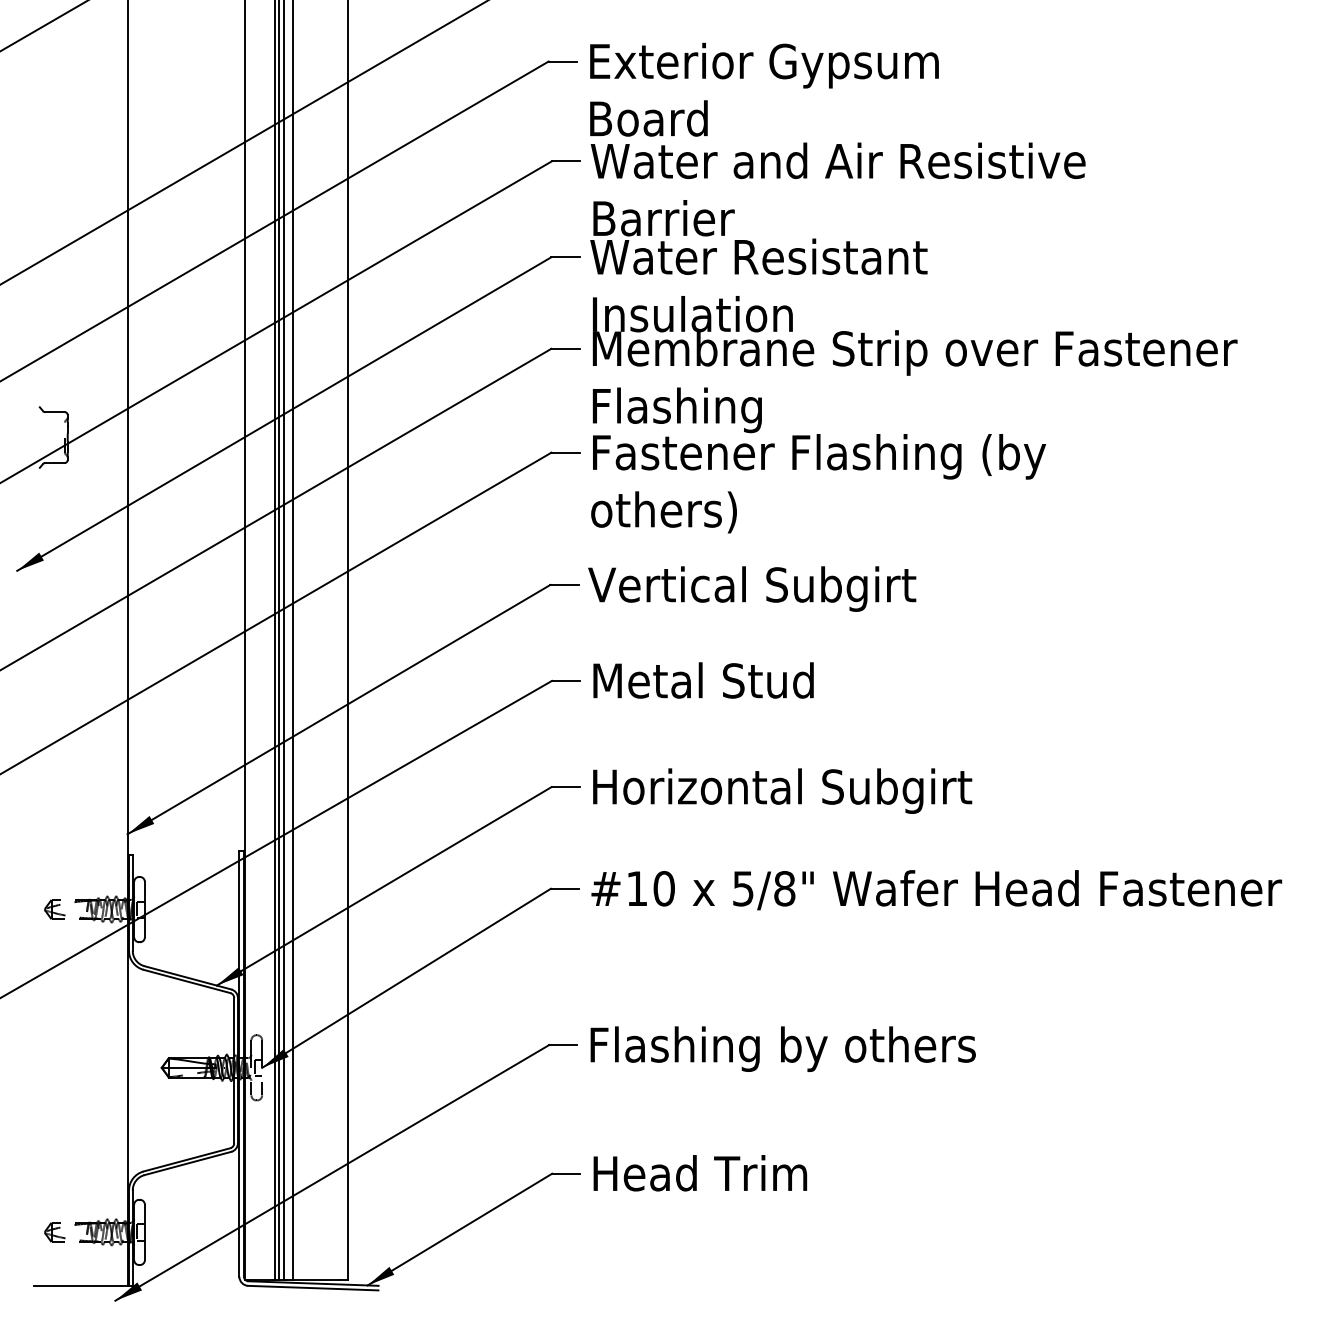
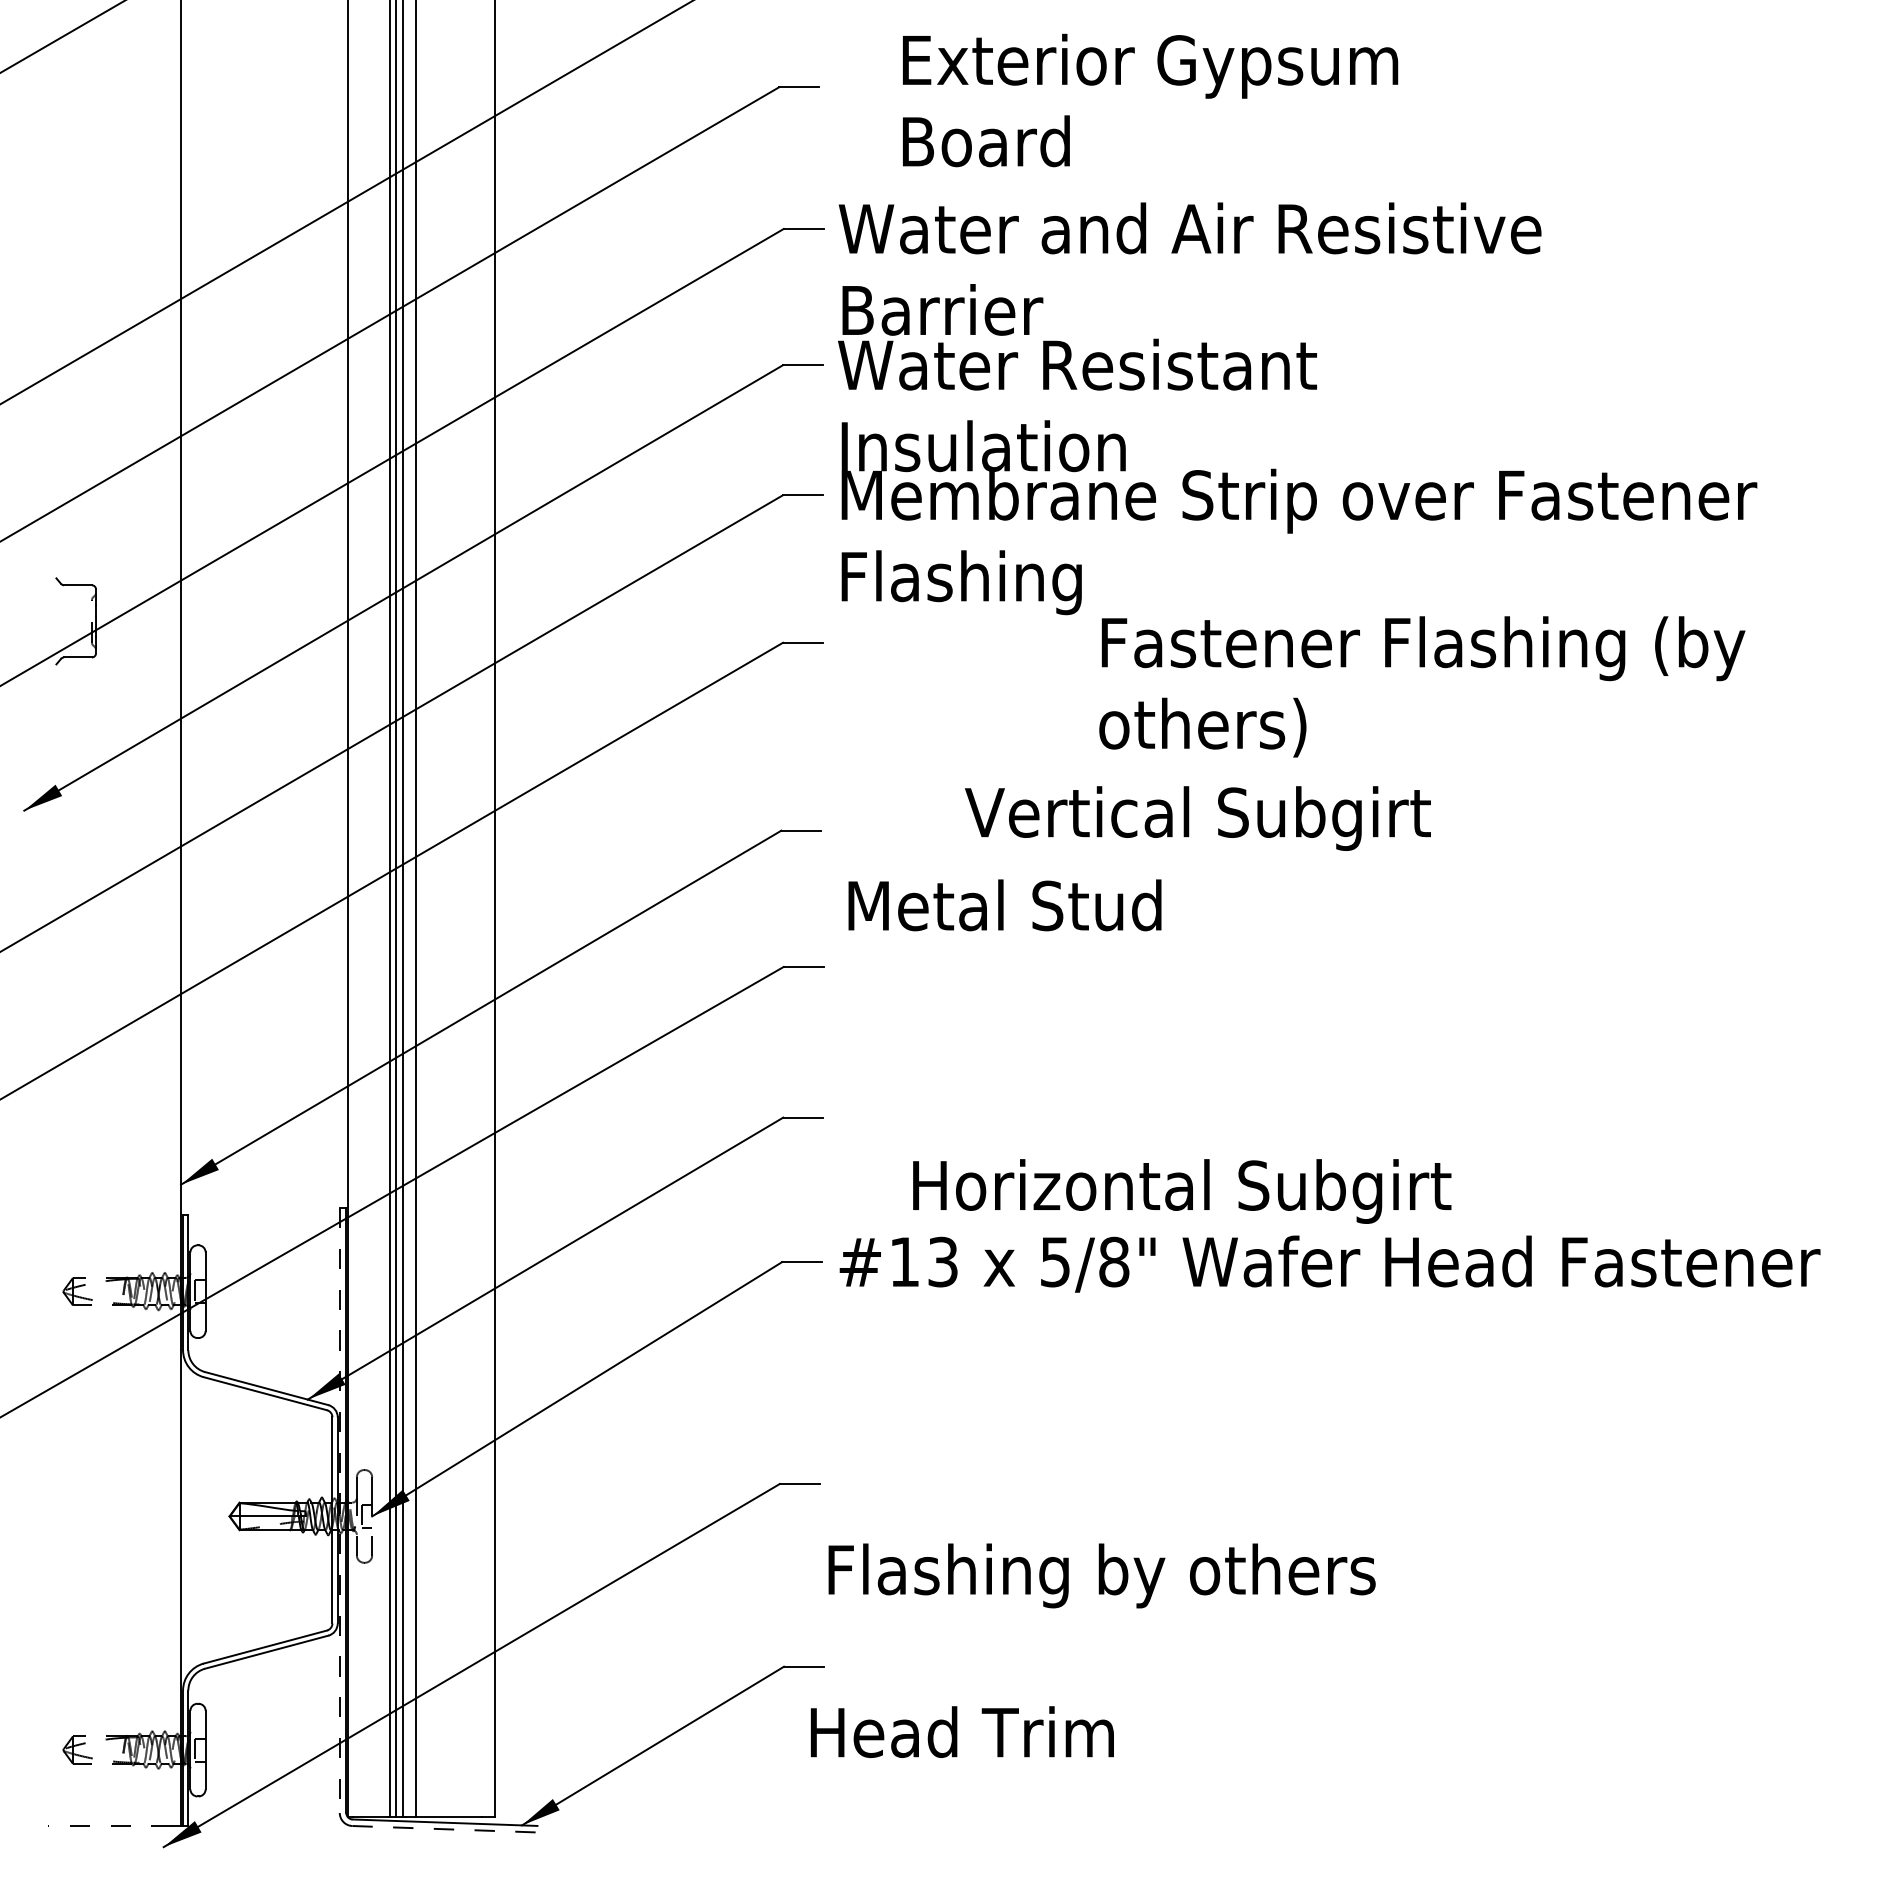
text: (764, 89) -> (1150, 100), moved
text: (818, 483) -> (1422, 686), moved
text: (751, 589) -> (1197, 818), moved
text: (703, 680) -> (1004, 905), moved
text: (782, 791) -> (1182, 1191), moved
text: (664, 888) -> (943, 1261), #10 -> #13
text: (782, 1048) -> (1101, 1575), moved
line: (239, 1064) -> (339, 1511), solid -> dashed
text: (699, 1172) -> (961, 1731), moved
line: (77, 1286) -> (110, 1826), solid -> dashed
line: (313, 1288) -> (445, 1829), solid -> dashed

